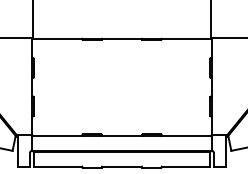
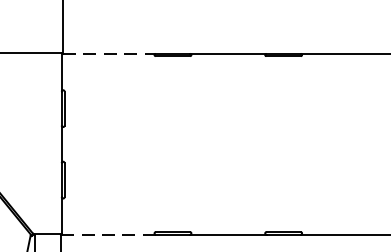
line: (57, 38) -> (108, 53), solid -> dashed
line: (57, 135) -> (108, 234), solid -> dashed

